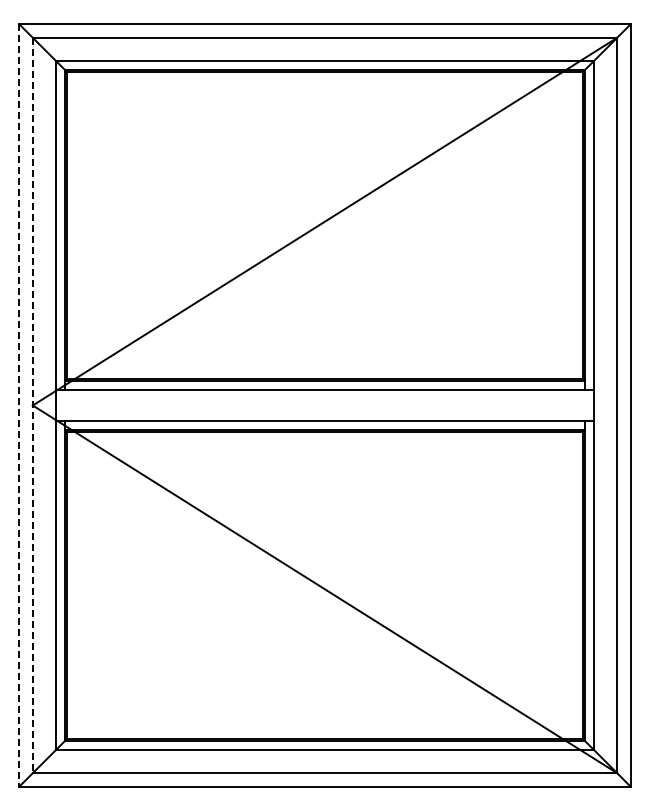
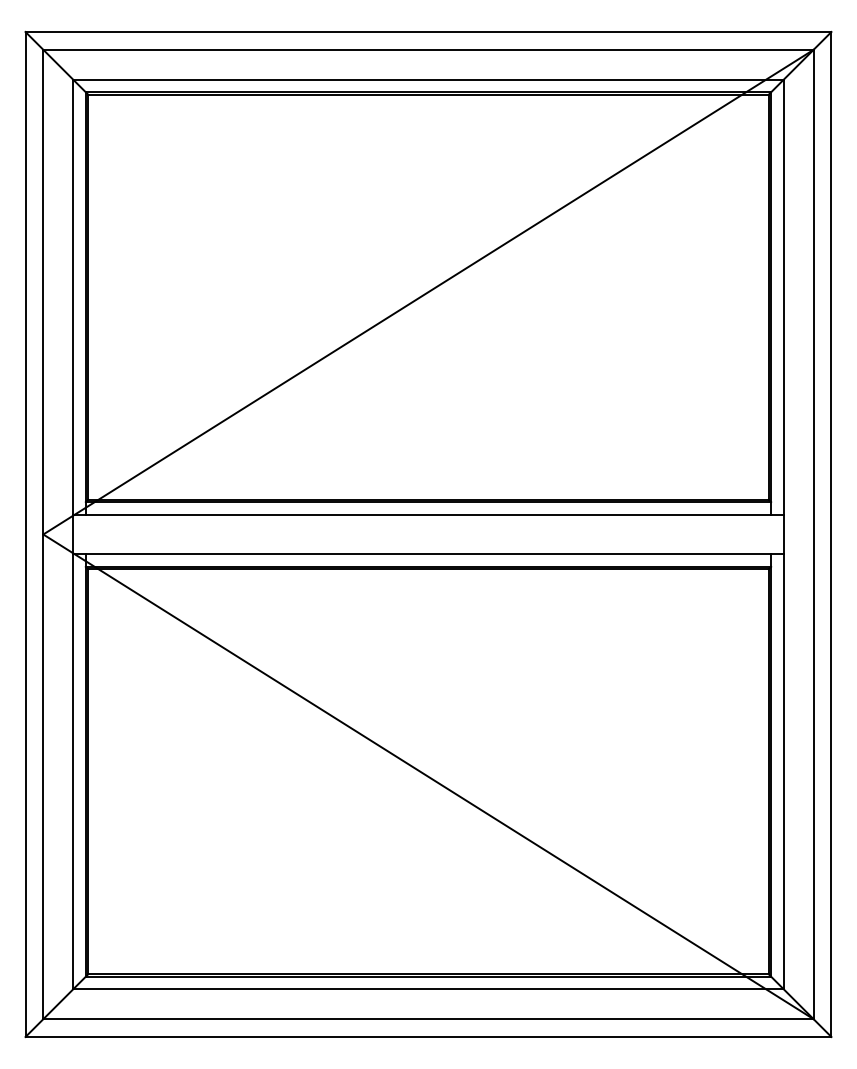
line: (19, 405) -> (25, 534), dashed -> solid
line: (32, 405) -> (42, 534), dashed -> solid

